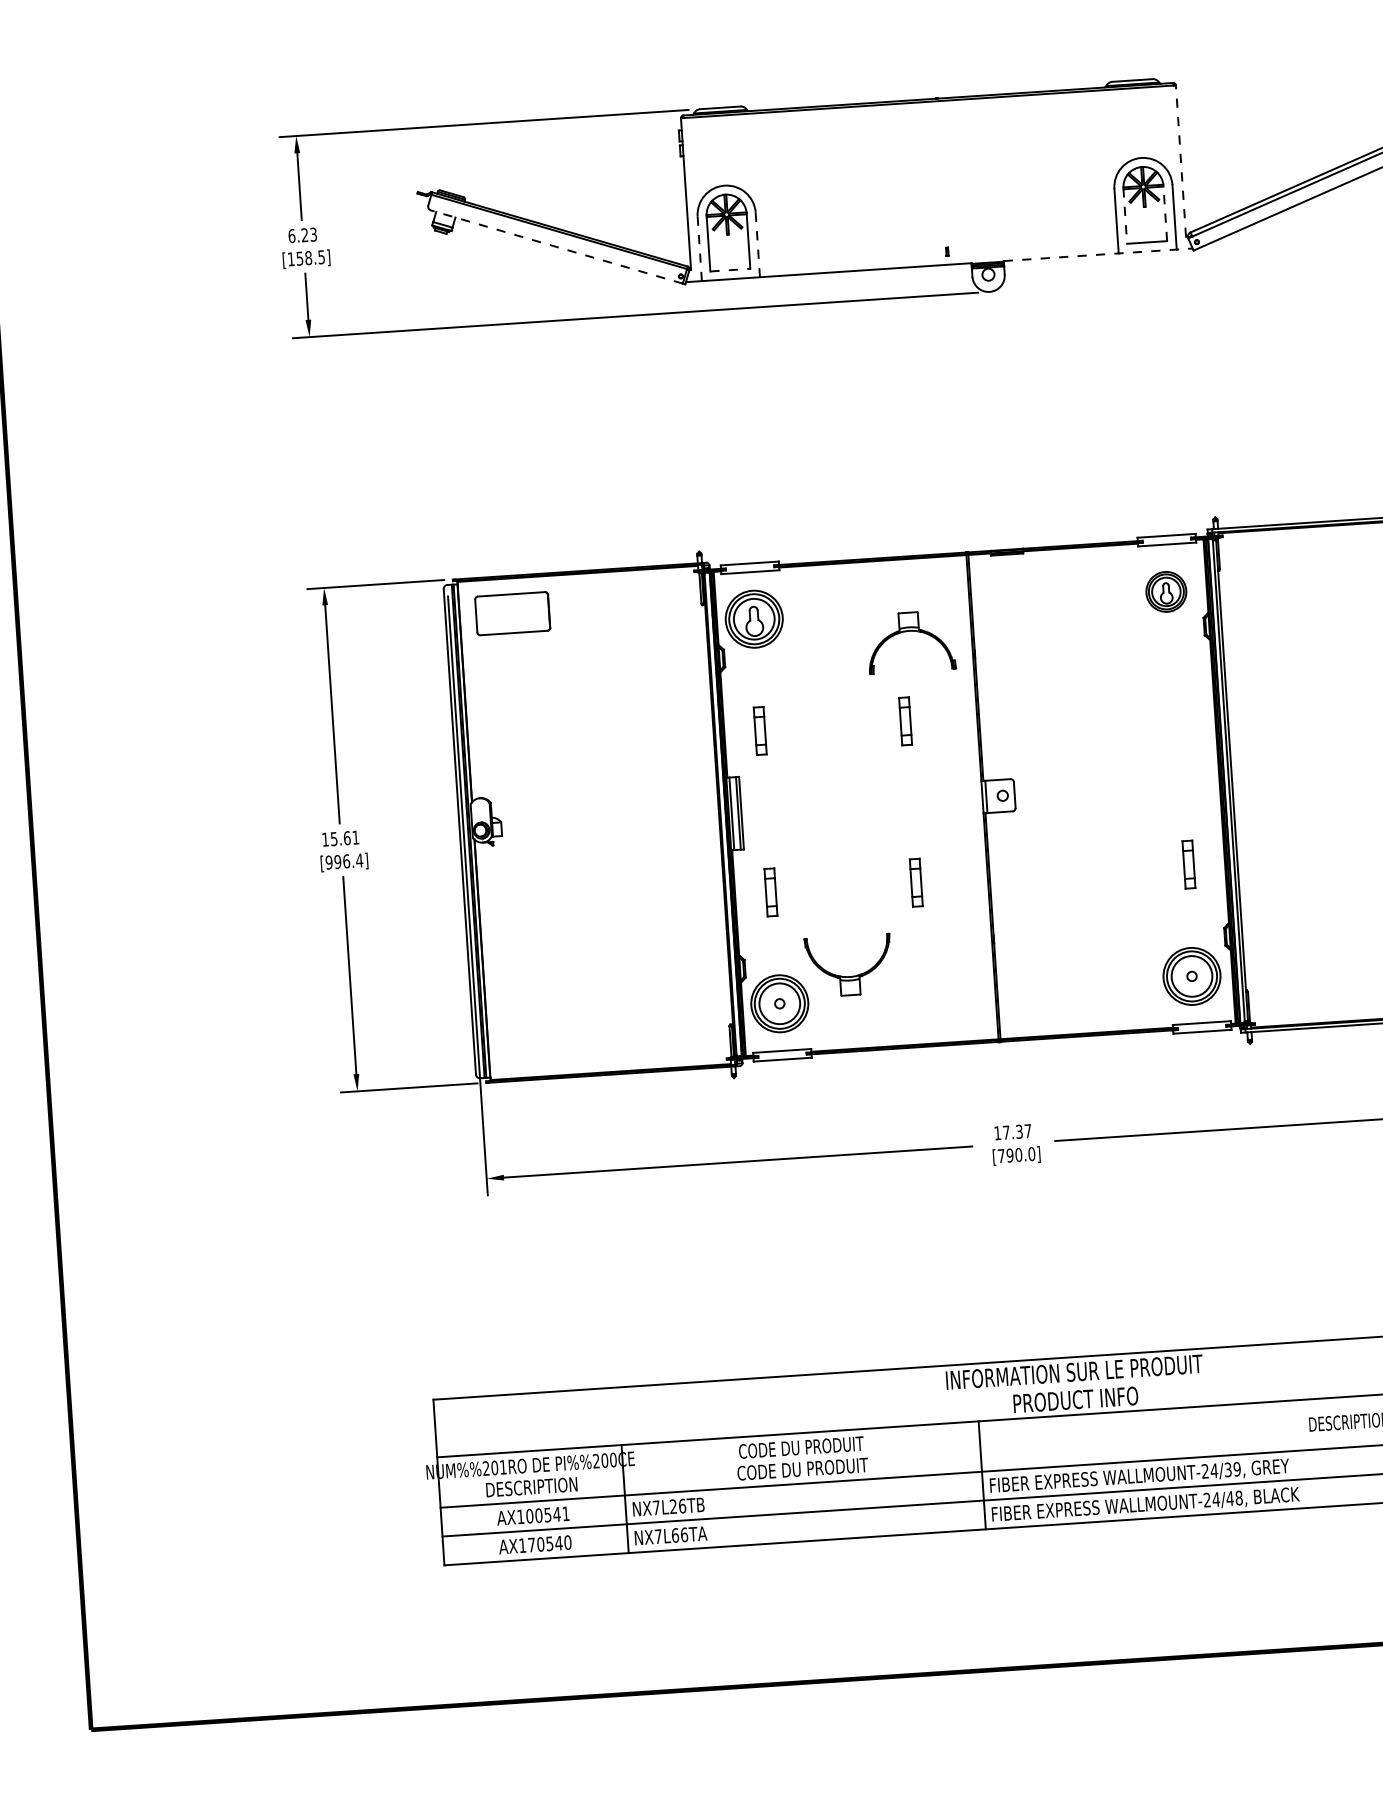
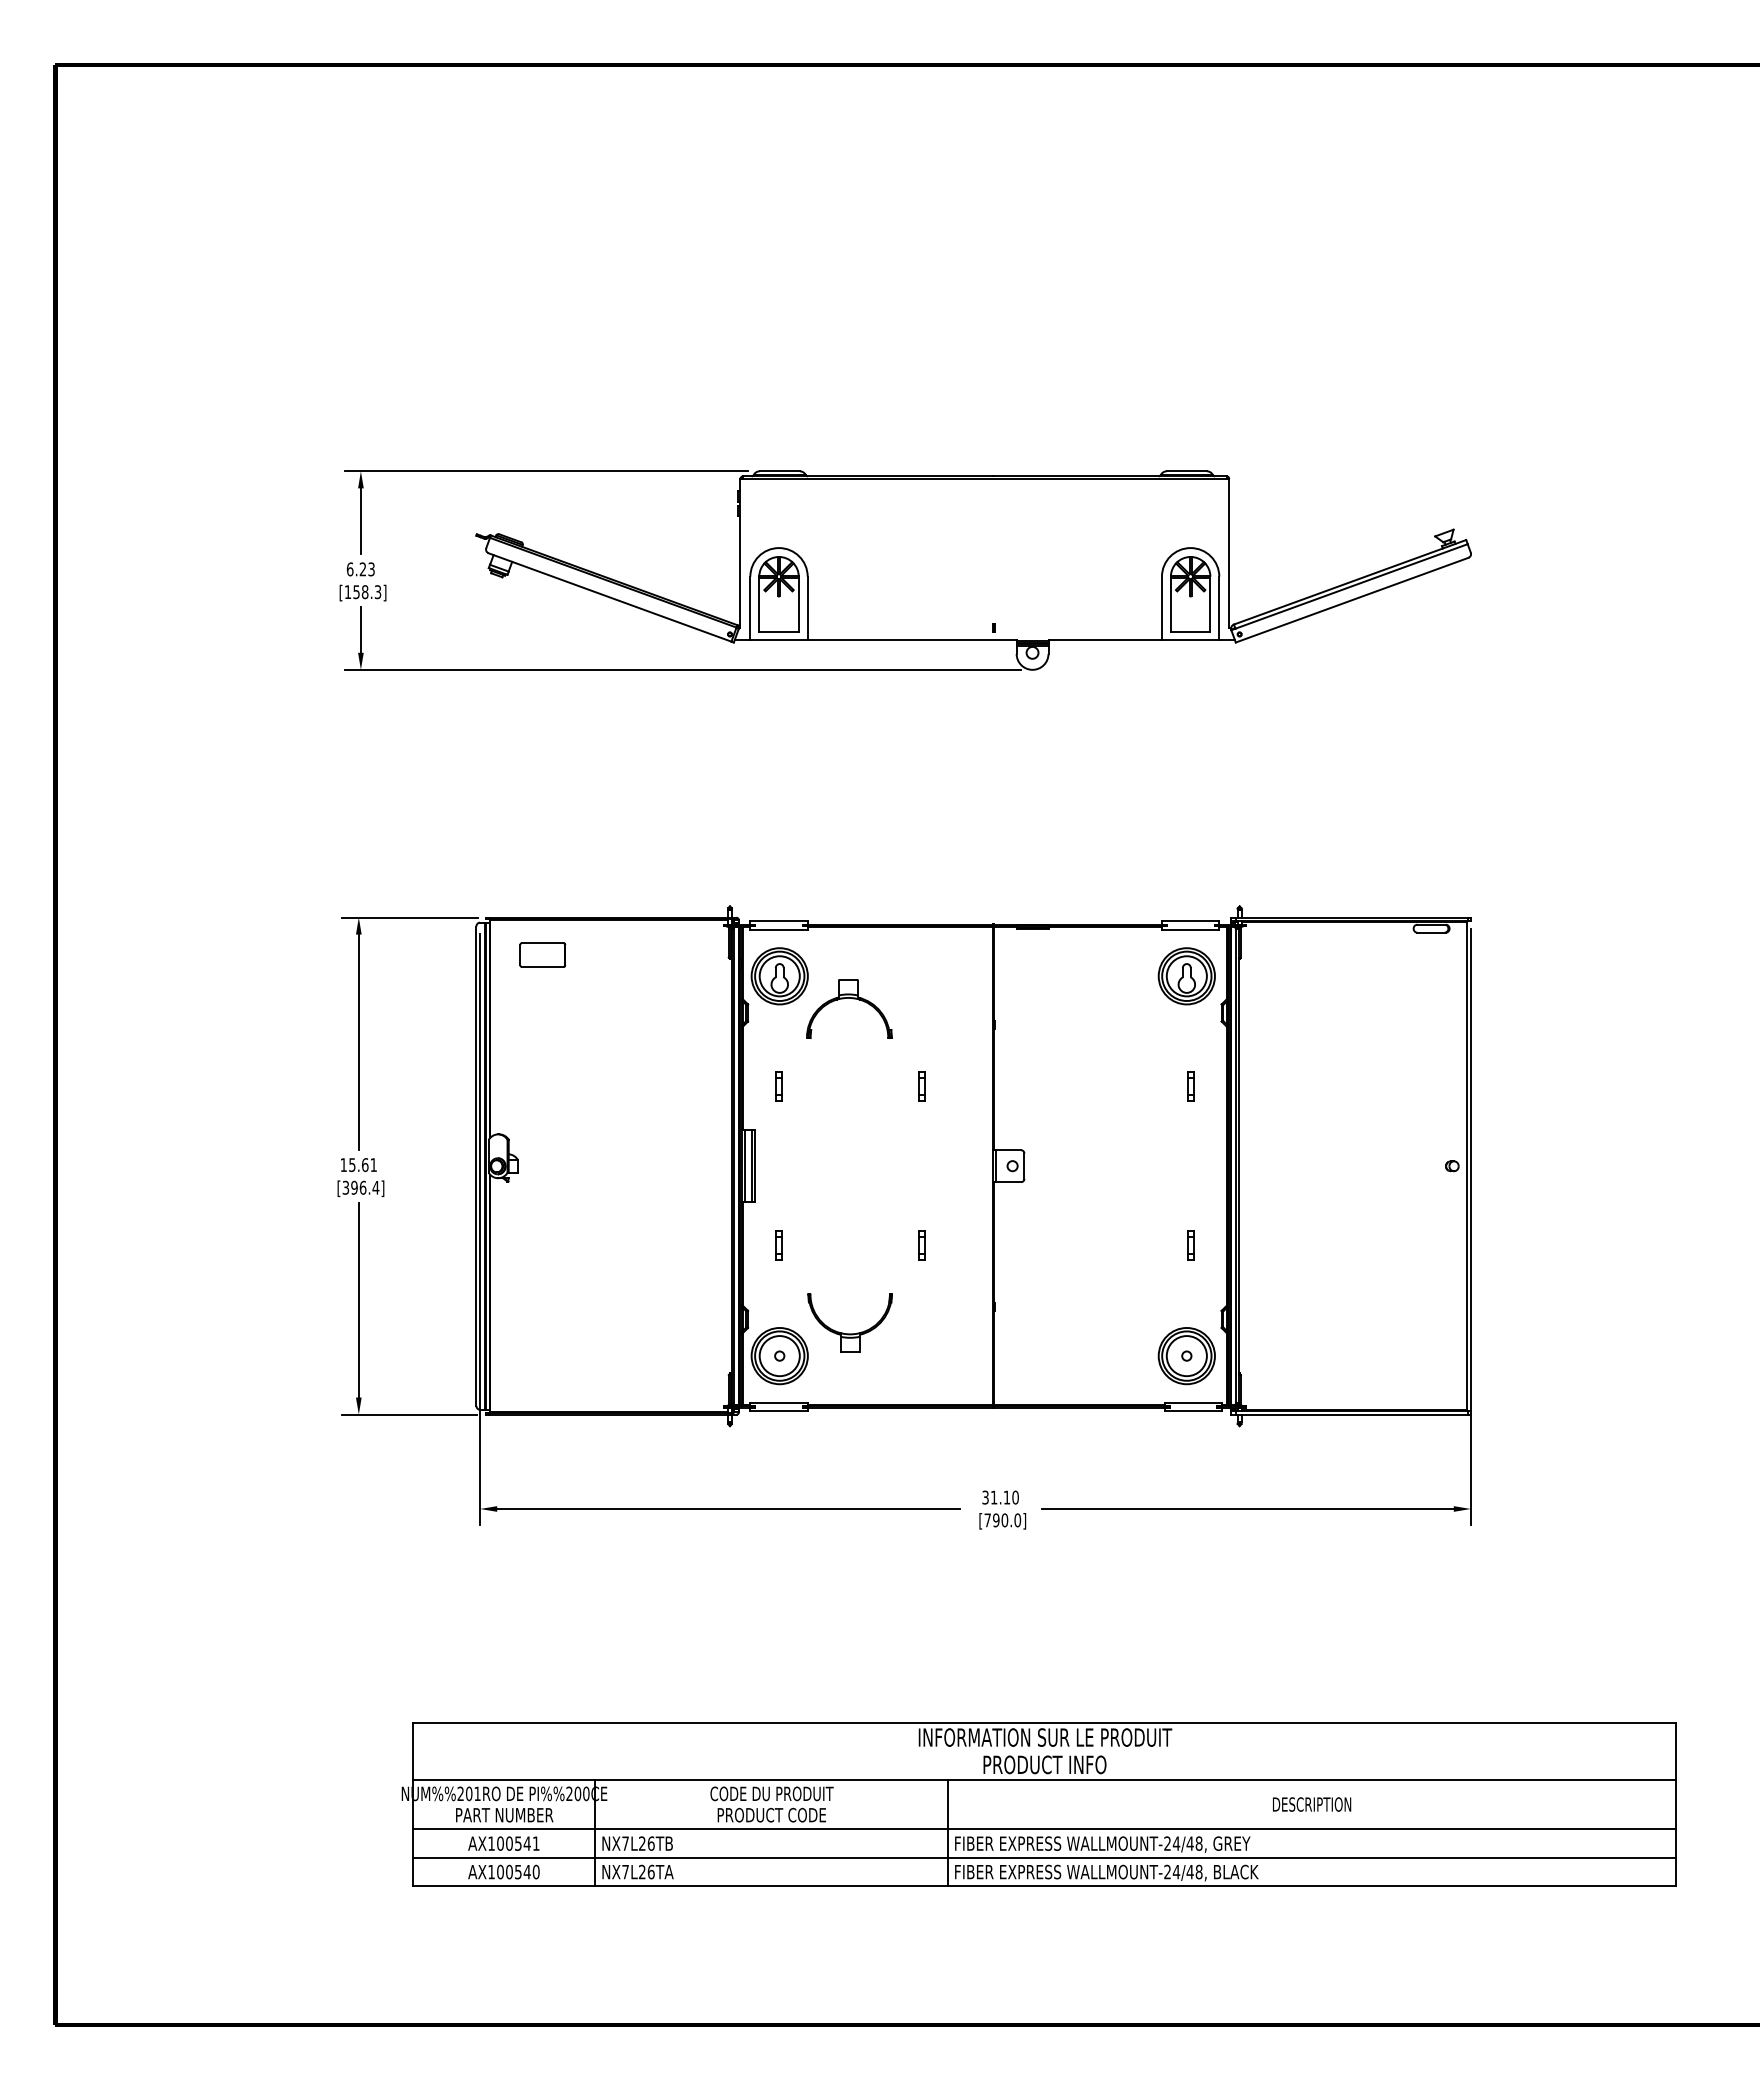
line: (1181, 160) -> (1229, 553), dashed -> solid
line: (1165, 212) -> (1210, 603), dashed -> solid
line: (1124, 216) -> (1170, 604), dashed -> solid
line: (757, 244) -> (807, 608), dashed -> solid
line: (556, 247) -> (609, 597), dashed -> solid
line: (699, 248) -> (750, 608), dashed -> solid
line: (1098, 254) -> (1142, 640), dashed -> solid
text: (322, 256) -> (378, 591), [158.5] -> [158.3]
line: (730, 270) -> (779, 631), dashed -> solid
part: (1166, 592) -> (1186, 976), size x1.43
part: (512, 613) -> (542, 954), size x0.62
part: (913, 632) -> (852, 999), moved
part: (1177, 703) -> (1190, 1086), added
part: (905, 721) -> (921, 1086), size x0.62
part: (760, 730) -> (778, 1086), size x0.62
text: (328, 862) -> (345, 1187), [996.4] -> [396.4]
part: (1188, 864) -> (1190, 1245), size x0.62
part: (915, 882) -> (921, 1245), size x0.62
part: (771, 891) -> (778, 1245), size x0.62
text: (1012, 1132) -> (1000, 1497), 17.37 -> 31.10
text: (802, 1468) -> (771, 1814), CODE DU PRODUIT -> PRODUCT CODE
text: (1232, 1469) -> (1194, 1843), WALLMOUNT-24/39, -> WALLMOUNT-24/48,
text: (531, 1486) -> (504, 1814), DESCRIPTION -> PART NUMBER
text: (674, 1534) -> (641, 1871), NX7L66TA -> NX7L26TA
text: (531, 1544) -> (500, 1871), AX170540 -> AX100540

